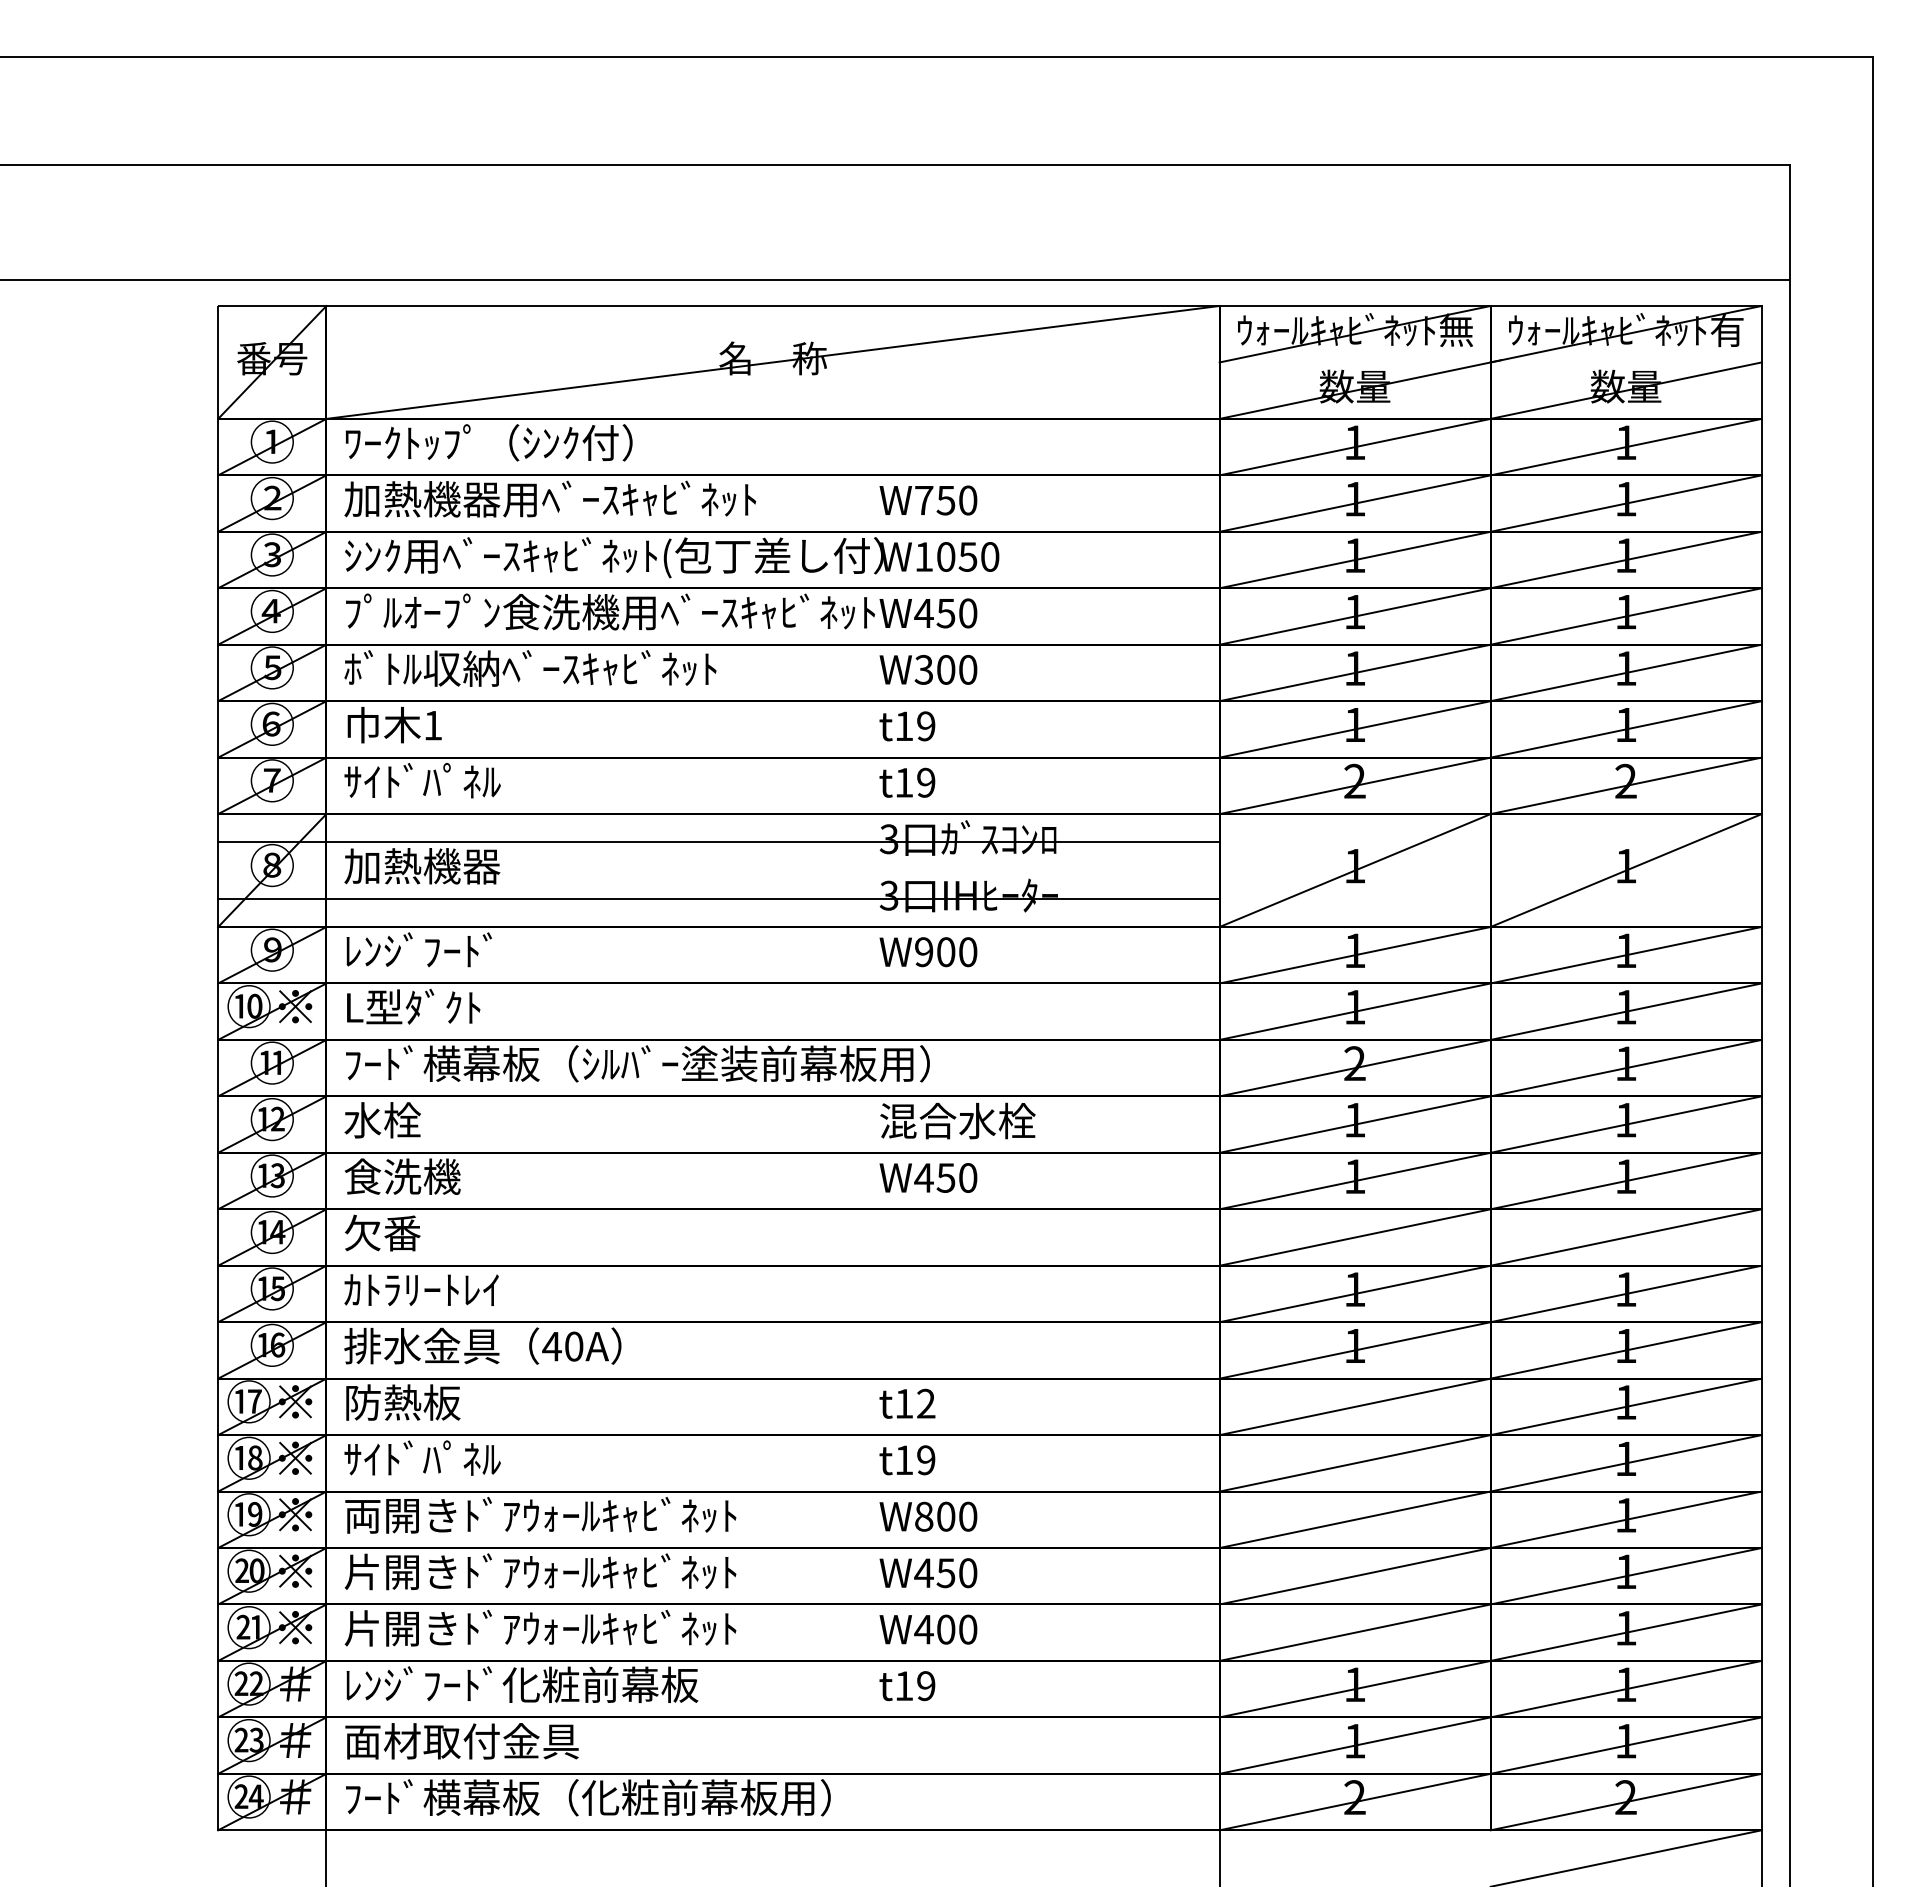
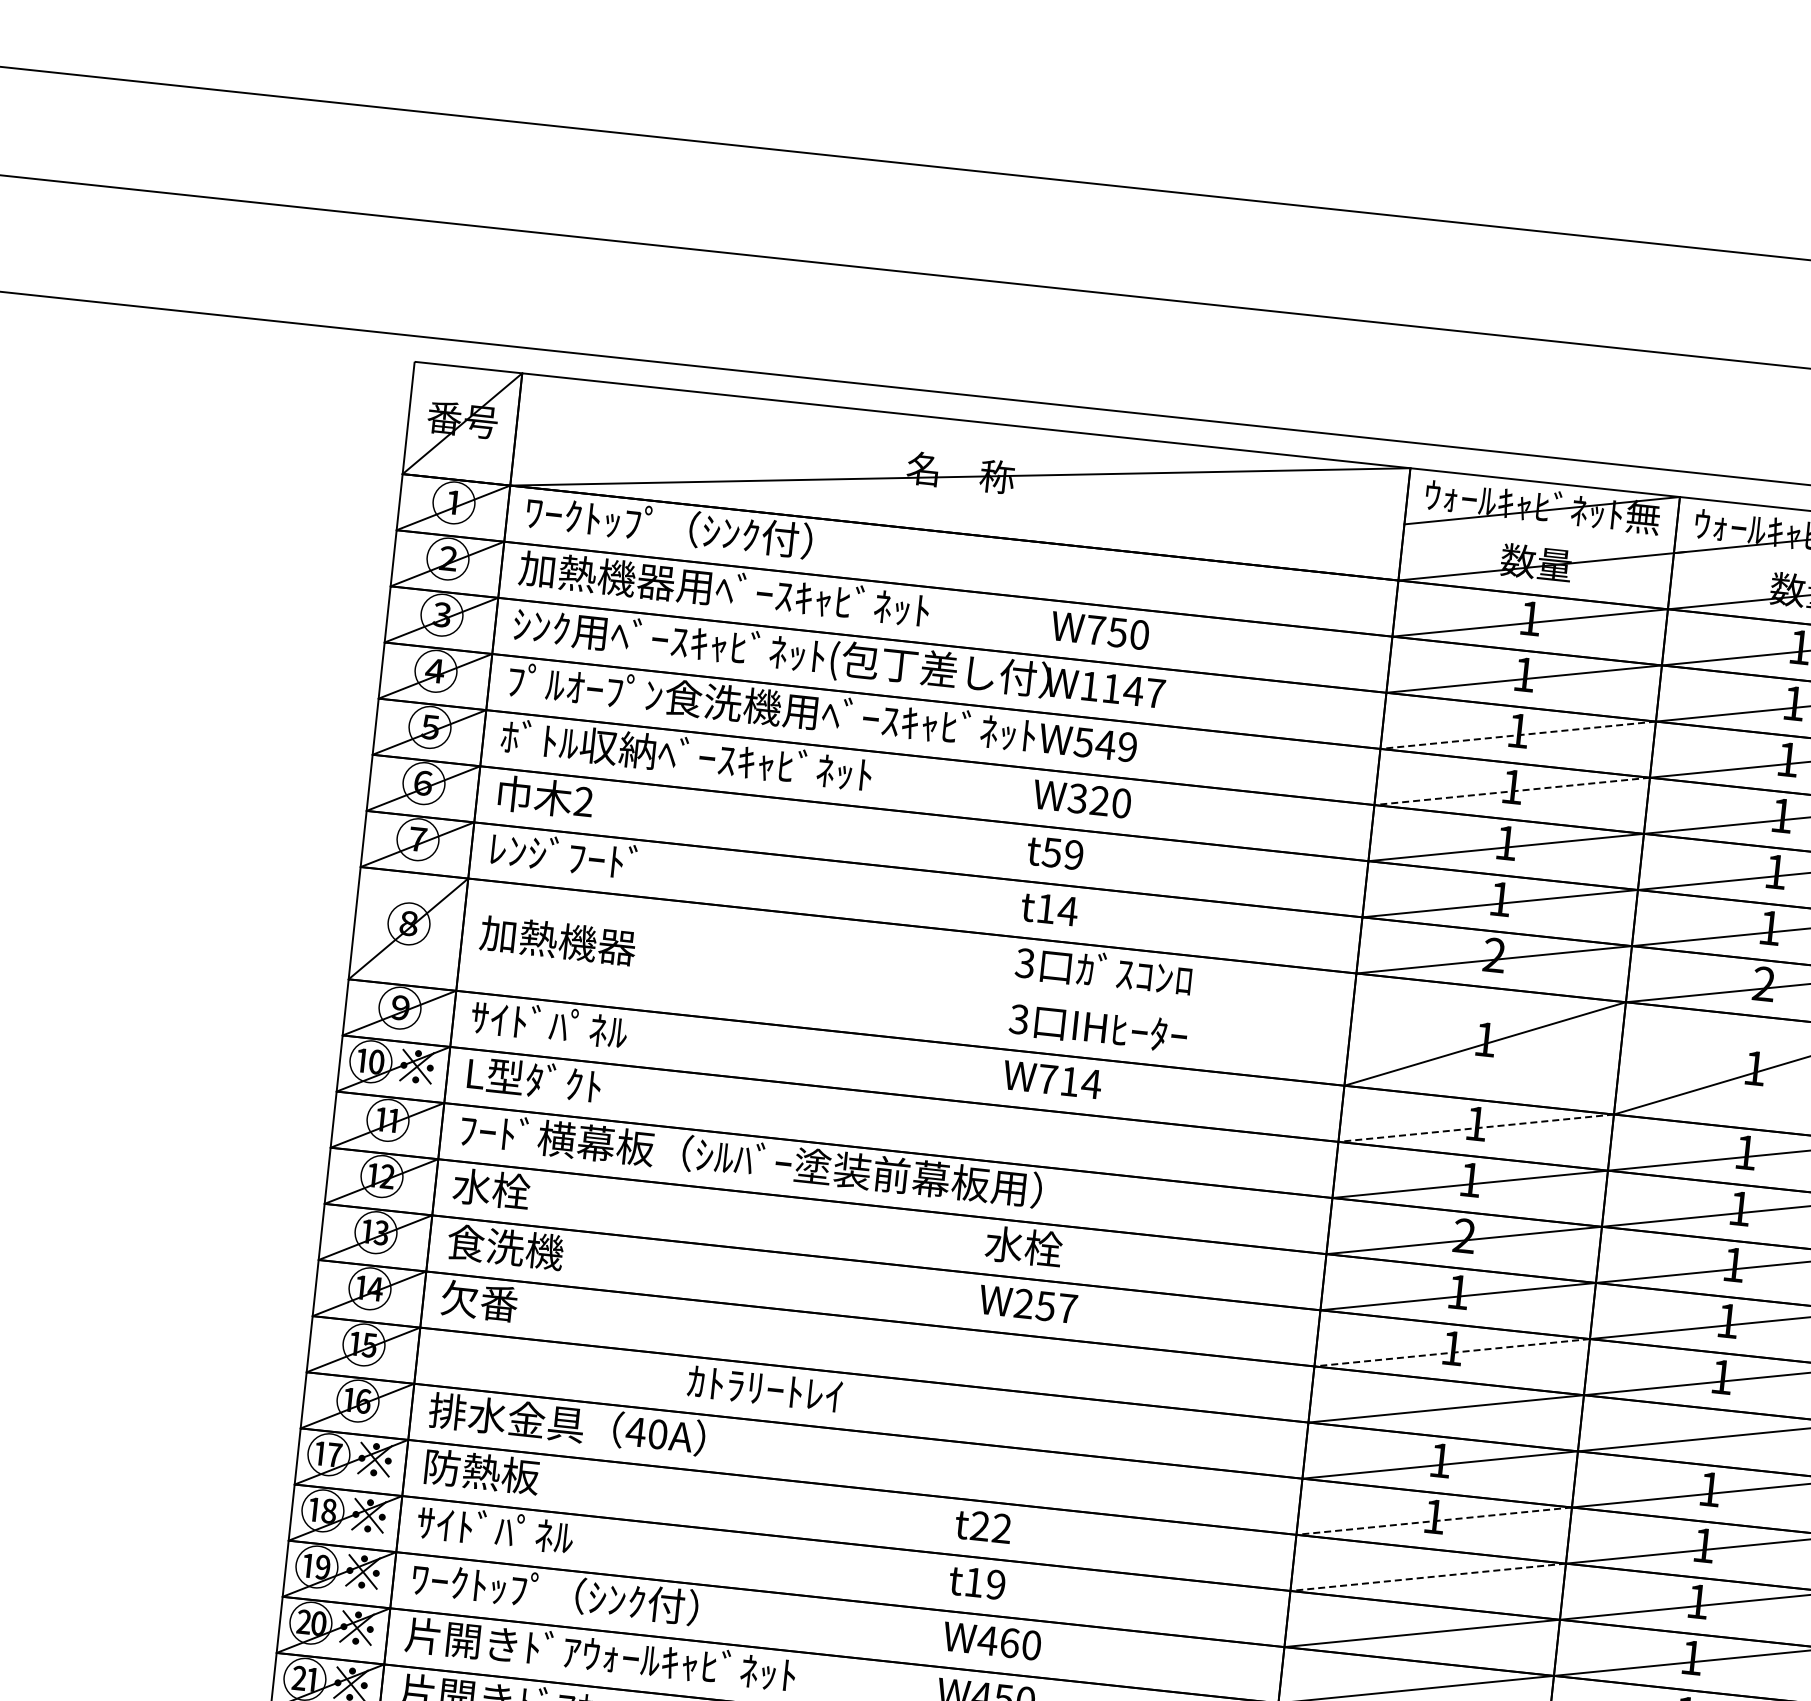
text: (968, 556) -> (1134, 690), W1050 -> W1147
line: (1354, 560) -> (1517, 735), solid -> dashed
text: (945, 613) -> (1105, 744), W450 -> W549
line: (1354, 616) -> (1511, 791), solid -> dashed
text: (946, 669) -> (1100, 800), W300 -> W320
text: (433, 725) -> (584, 801), 1 -> 2
text: (903, 726) -> (1051, 852), t19 -> t59
text: (422, 780) -> (567, 855), ｻｲﾄﾞﾊﾟﾈﾙ -> ﾚﾝｼﾞﾌｰﾄﾞ
text: (926, 782) -> (1068, 910), t19 -> t14
line: (718, 842) -> (855, 948), removed
line: (718, 898) -> (849, 1004), removed
text: (422, 949) -> (549, 1023), ﾚﾝｼﾞﾌｰﾄﾞ -> ｻｲﾄﾞﾊﾟﾈﾙ
text: (946, 952) -> (1070, 1082), W900 -> W714
line: (1354, 955) -> (1475, 1128), solid -> dashed
text: (957, 1120) -> (1063, 1250), 混合水栓 -> 水栓
text: (945, 1177) -> (1045, 1305), W450 -> W257
line: (1354, 1181) -> (1451, 1353), solid -> dashed
text: (421, 1290) -> (764, 1389), moved
line: (1354, 1350) -> (1433, 1521), solid -> dashed
text: (904, 1403) -> (980, 1526), t12 -> t22
line: (1354, 1406) -> (1427, 1576), solid -> dashed
text: (540, 1515) -> (606, 1598), 両開きﾄﾞｱｳｫｰﾙｷｬﾋﾞﾈｯﾄ -> ﾜｰｸﾄｯﾌﾟ（ｼﾝｸ付）
text: (934, 1516) -> (998, 1641), W800 -> W460

